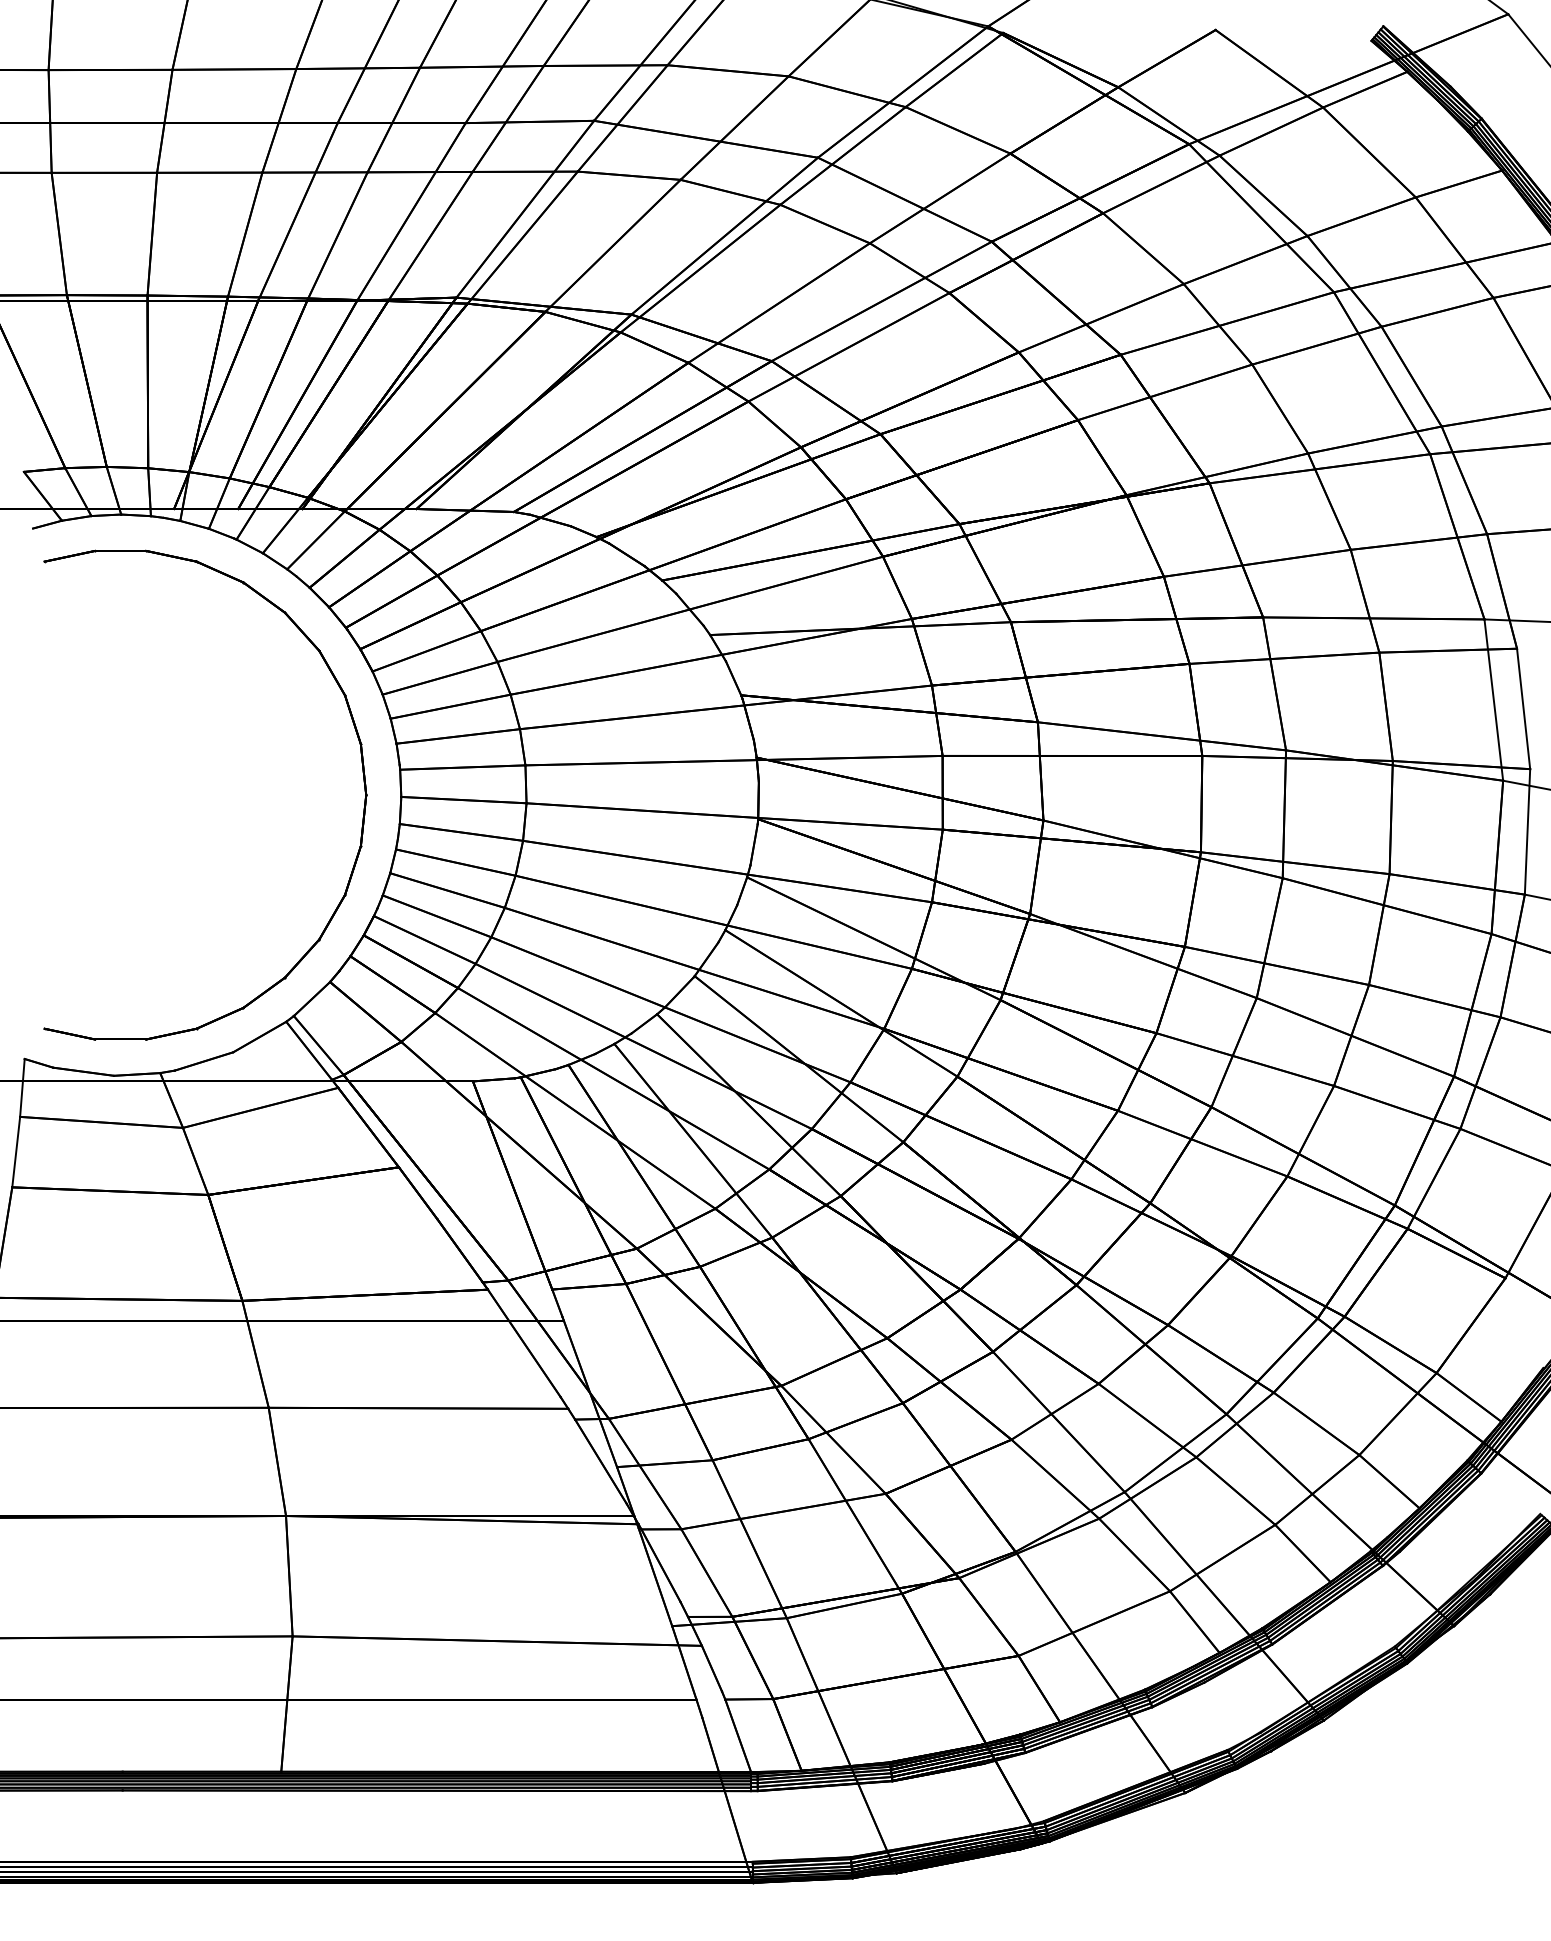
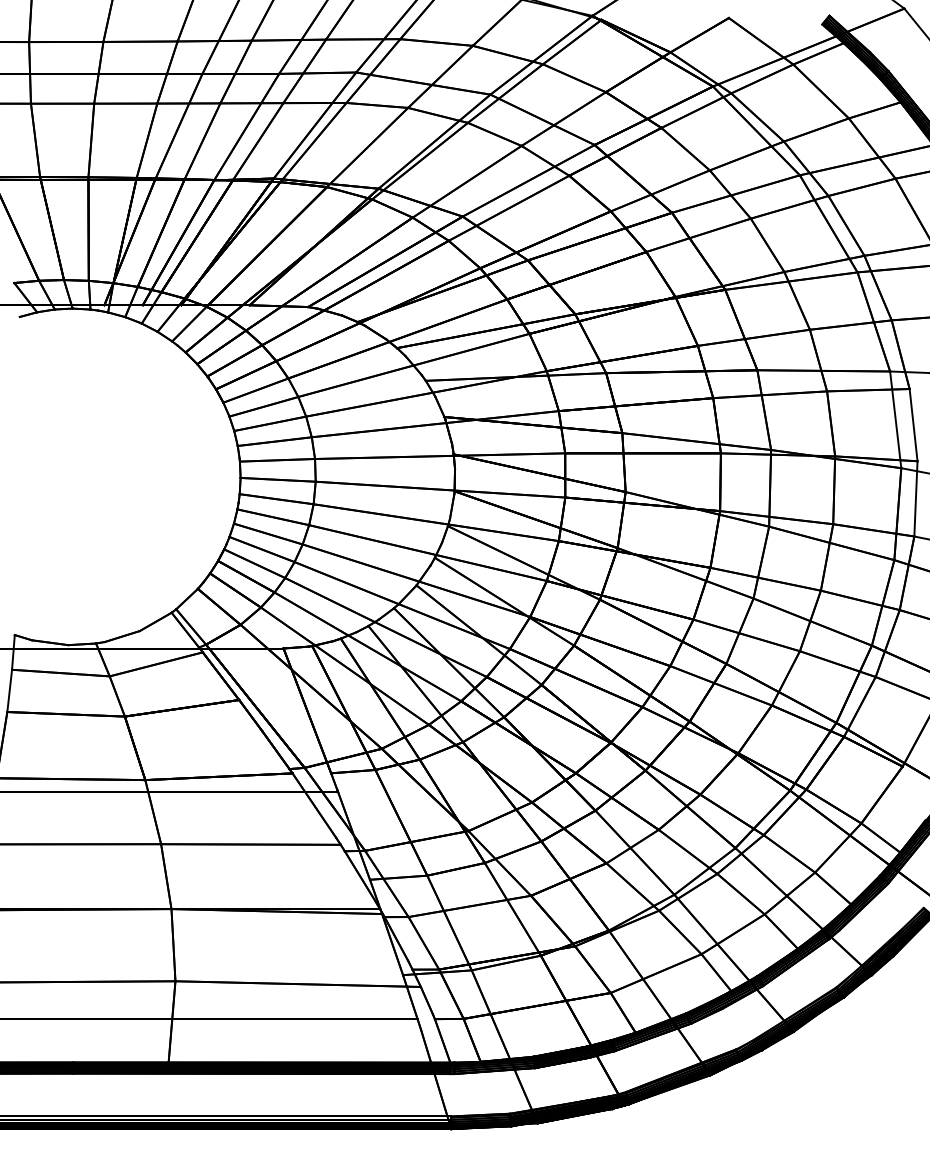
part: (362, 784) -> (217, 470), removed

